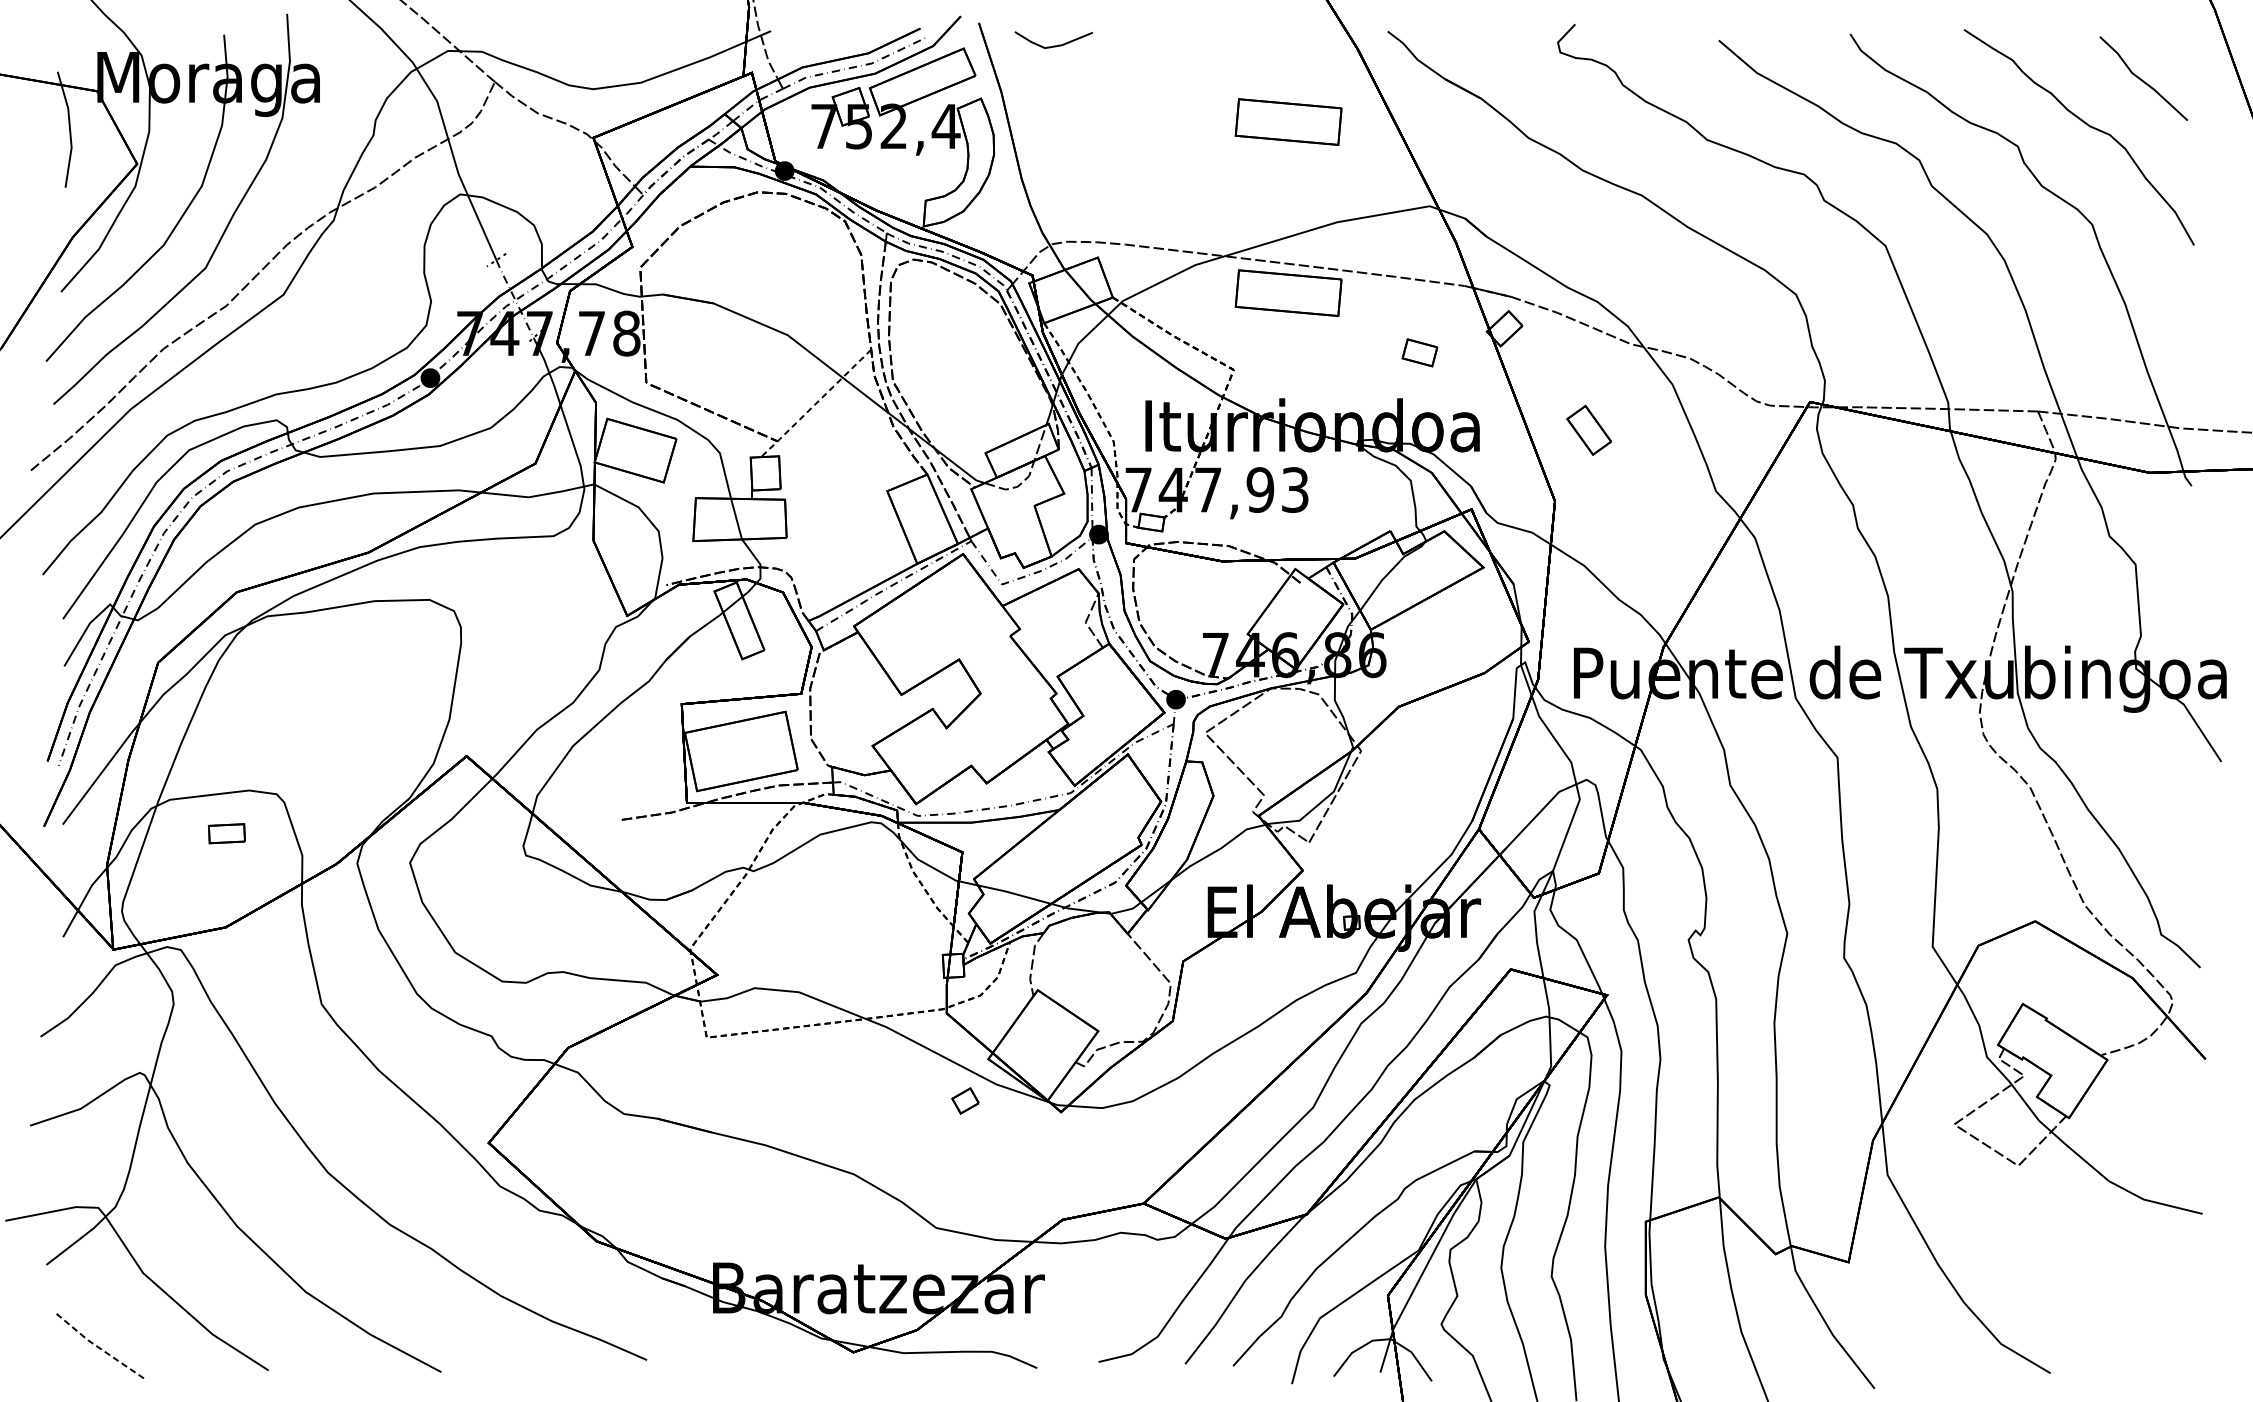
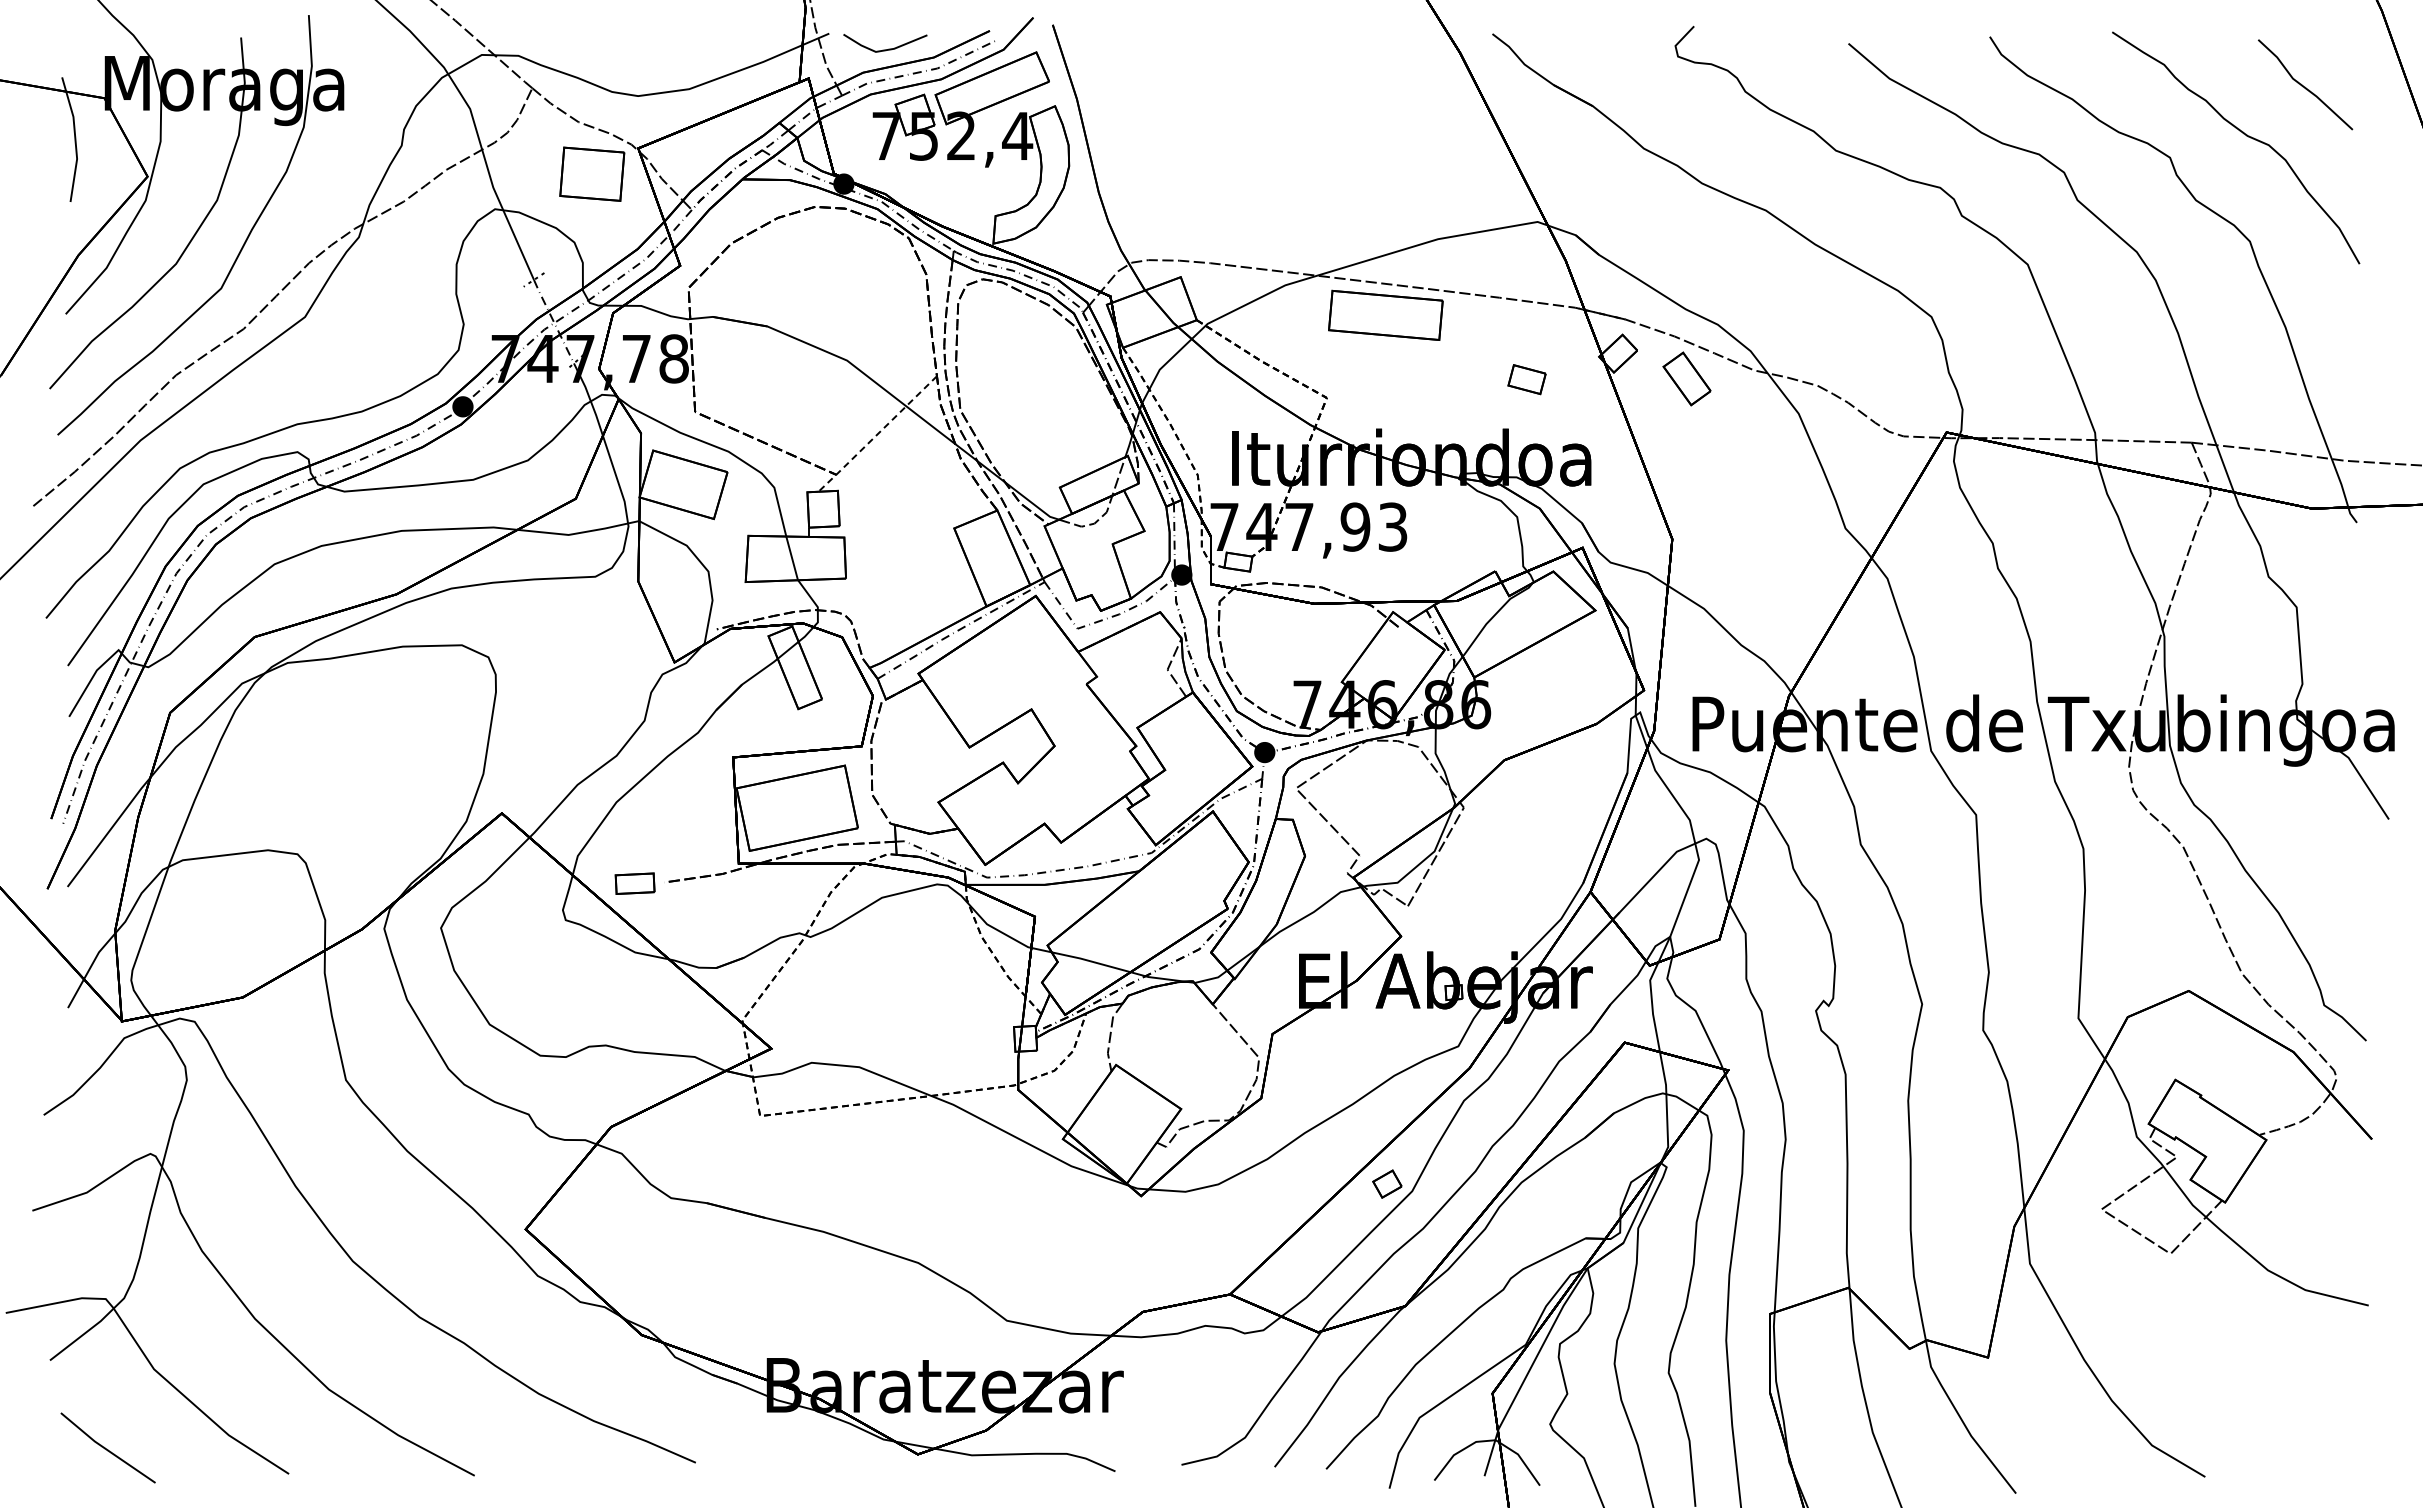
line: (1056, 44) -> (888, 48), moved
part: (1288, 121) -> (1385, 130), removed
part: (550, 161) -> (592, 173), added
part: (1588, 429) -> (1686, 378), moved
part: (226, 833) -> (634, 883), moved
part: (965, 1100) -> (1387, 1183), moved
line: (98, 1347) -> (106, 1449), dashed -> solid

